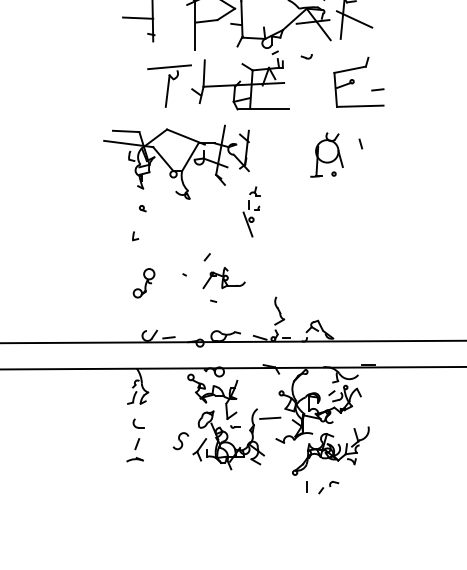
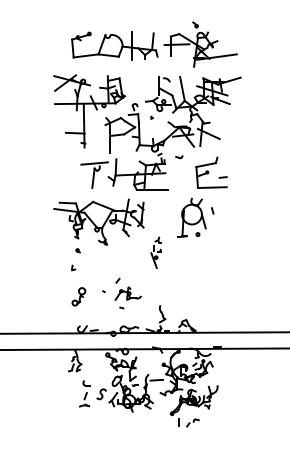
part: (326, 154) -> (191, 217), size x1.43
part: (250, 211) -> (155, 252), moved
part: (135, 439) -> (84, 393), moved

